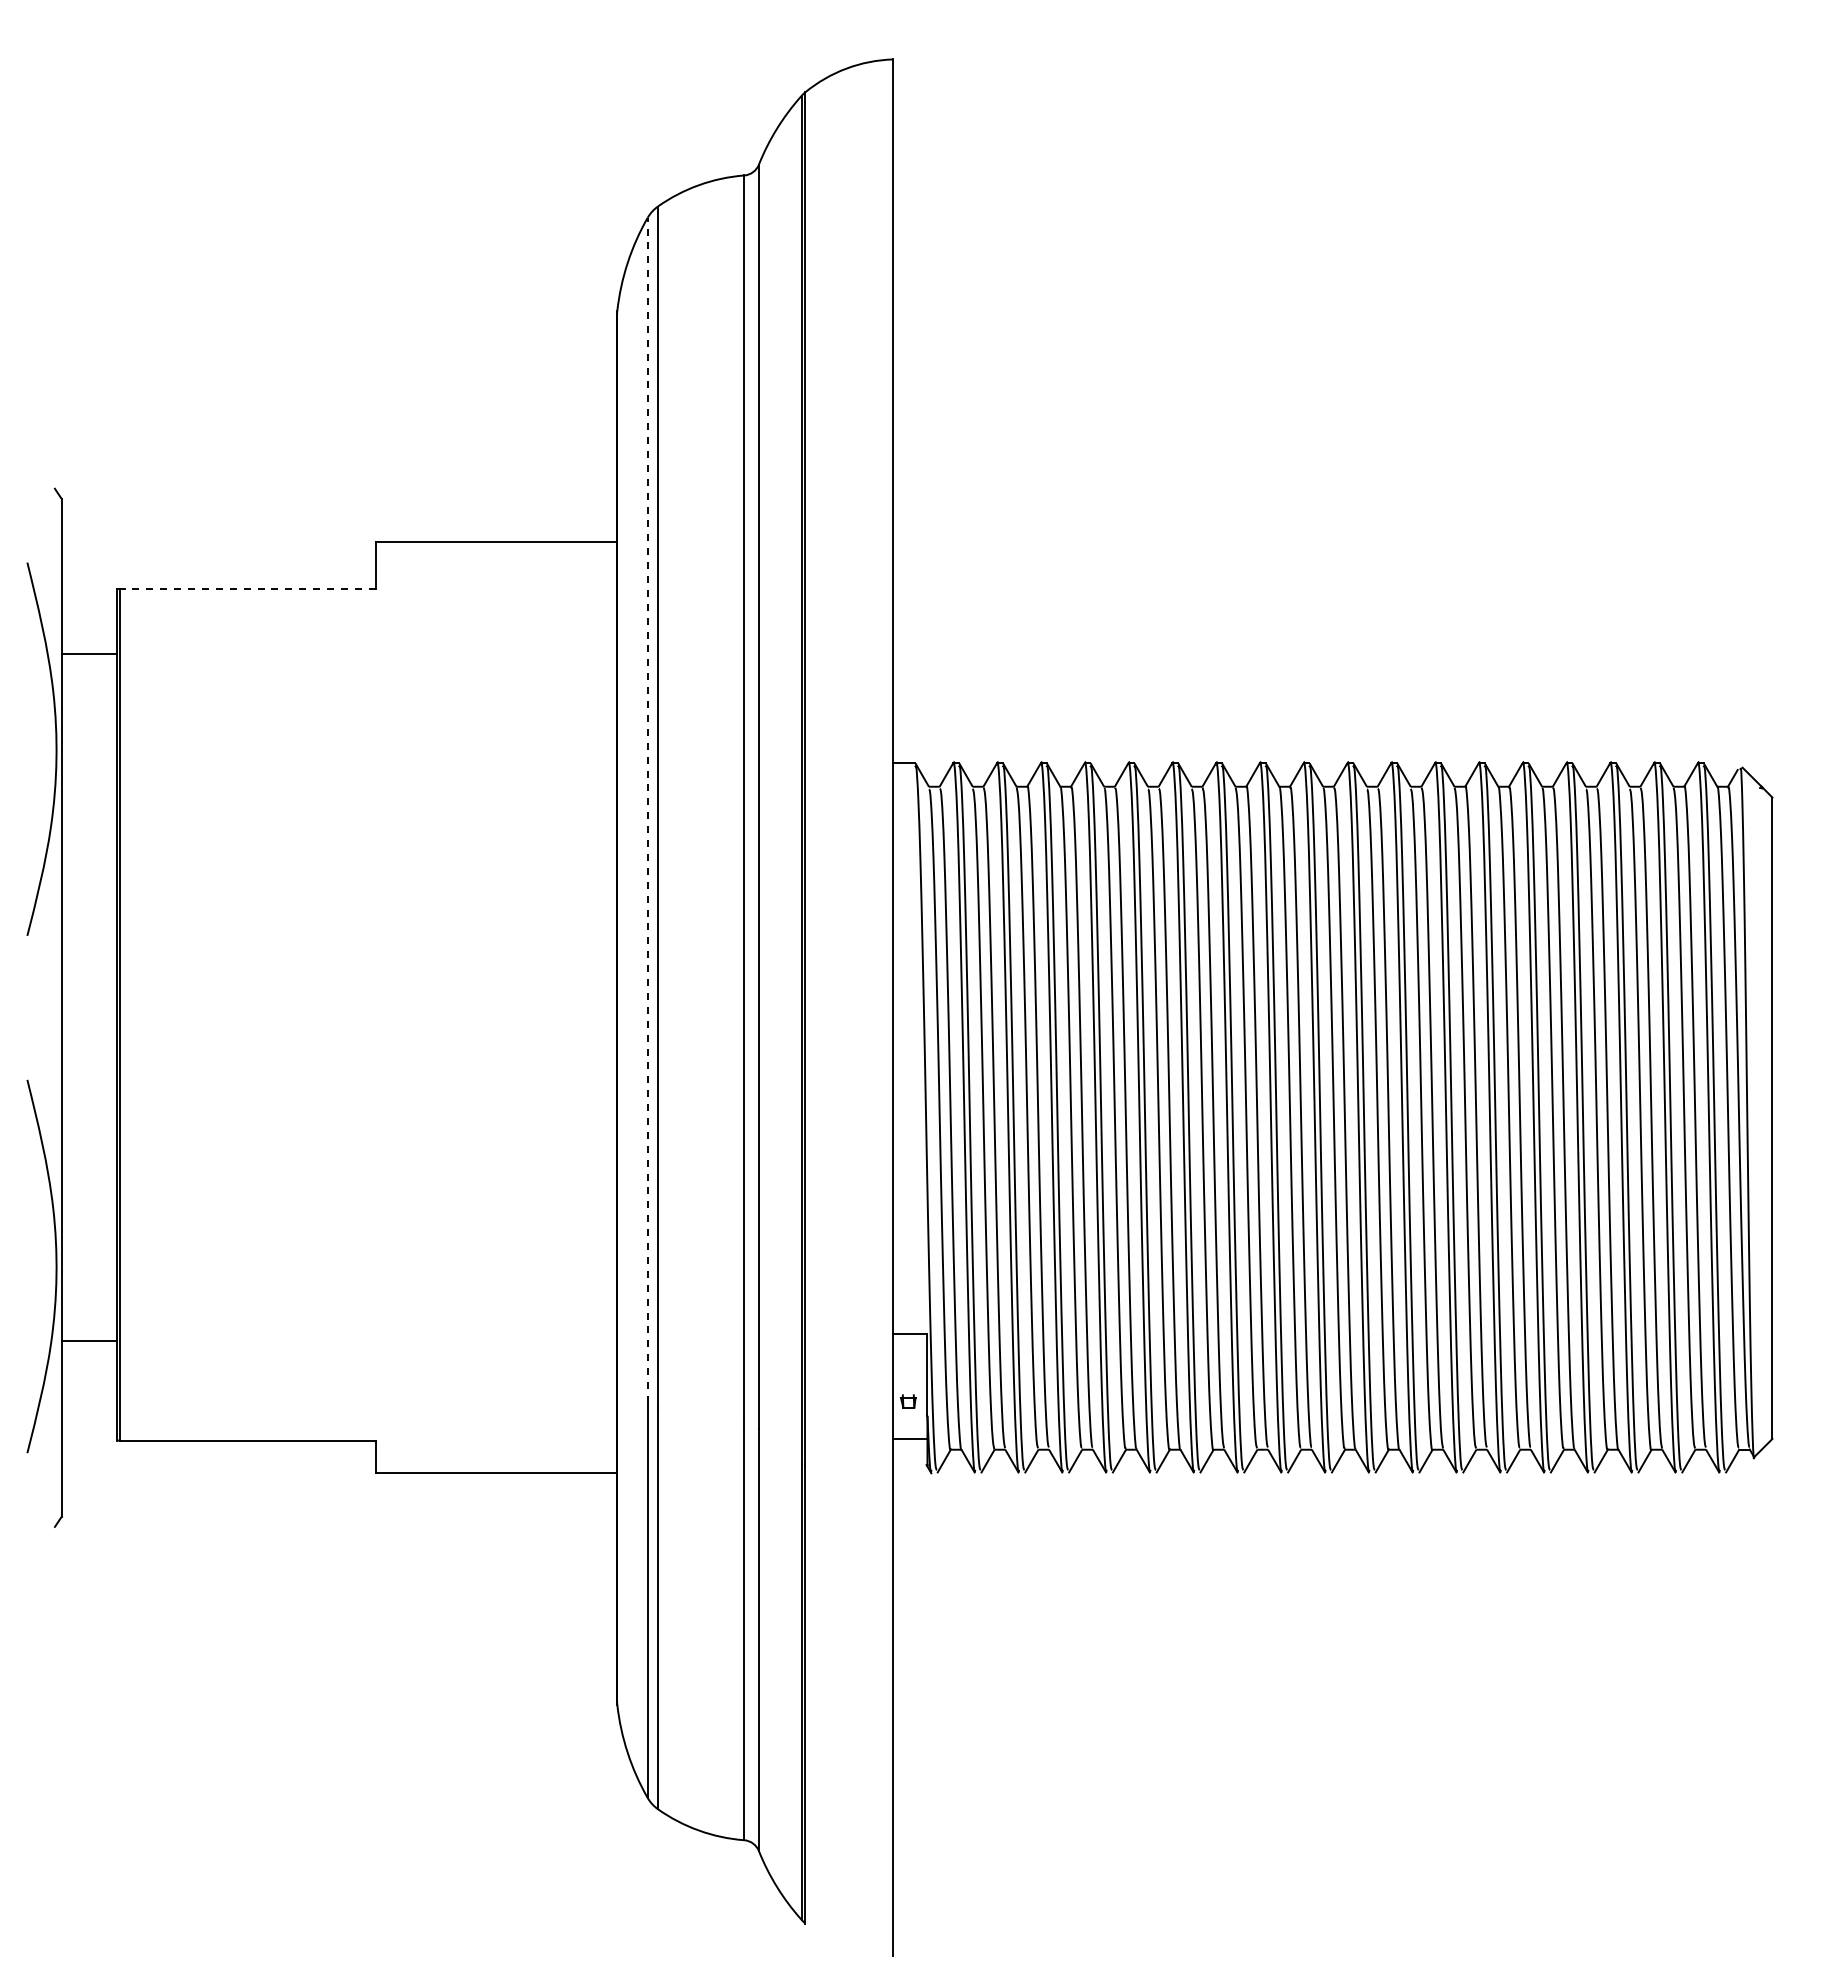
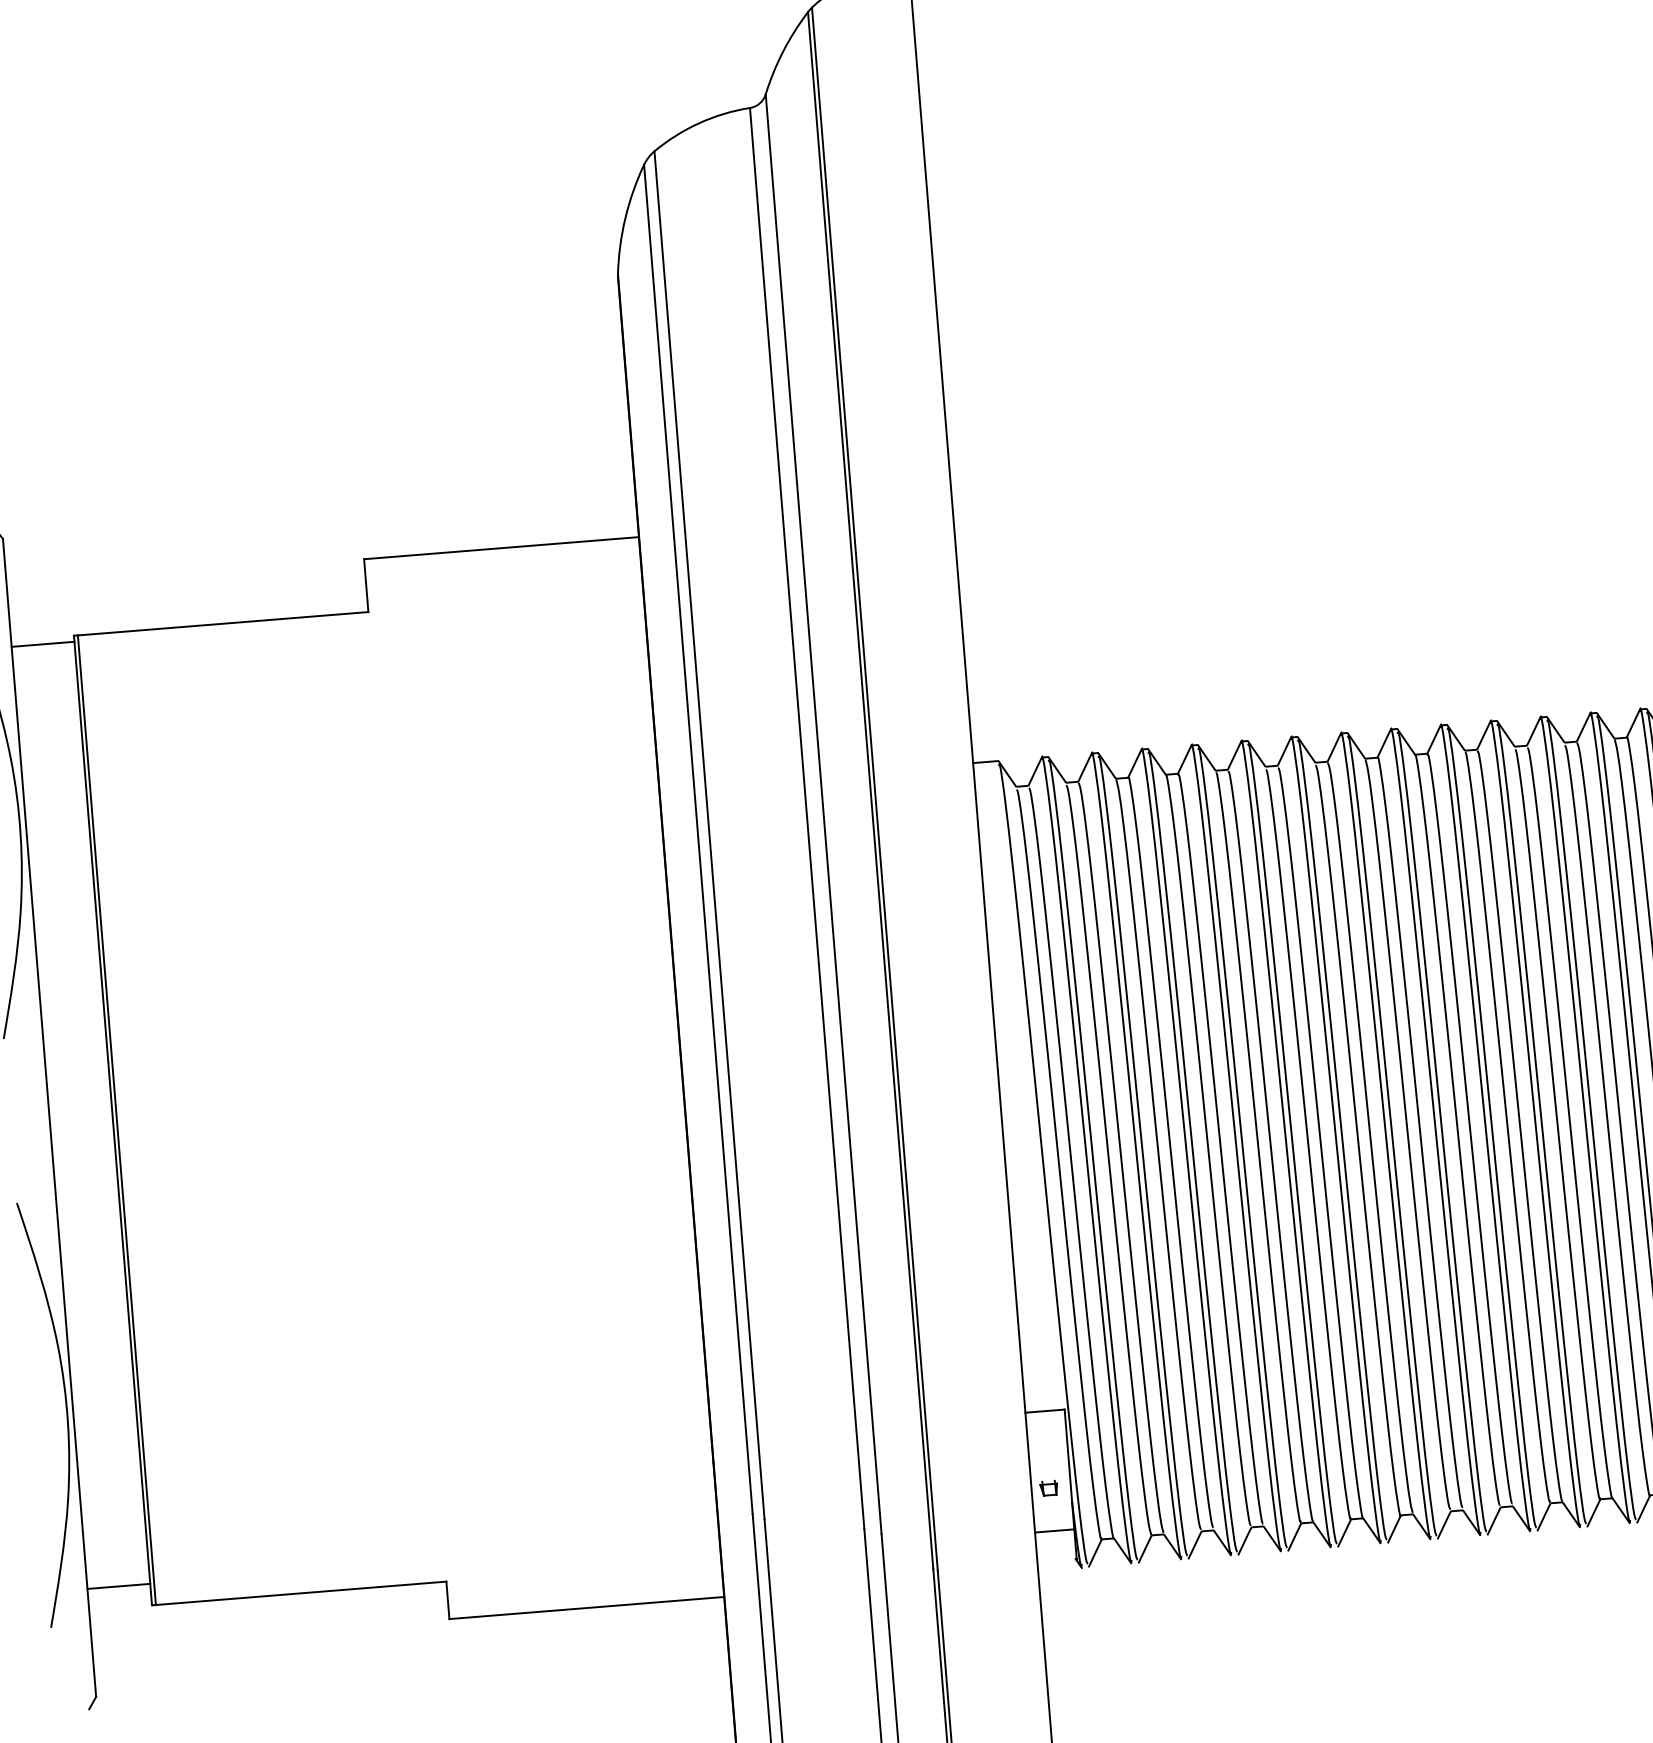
line: (248, 588) -> (223, 623), dashed -> solid
line: (89, 654) -> (43, 644), moved
line: (647, 810) -> (698, 839), dashed -> solid
line: (89, 1340) -> (118, 1586), moved

